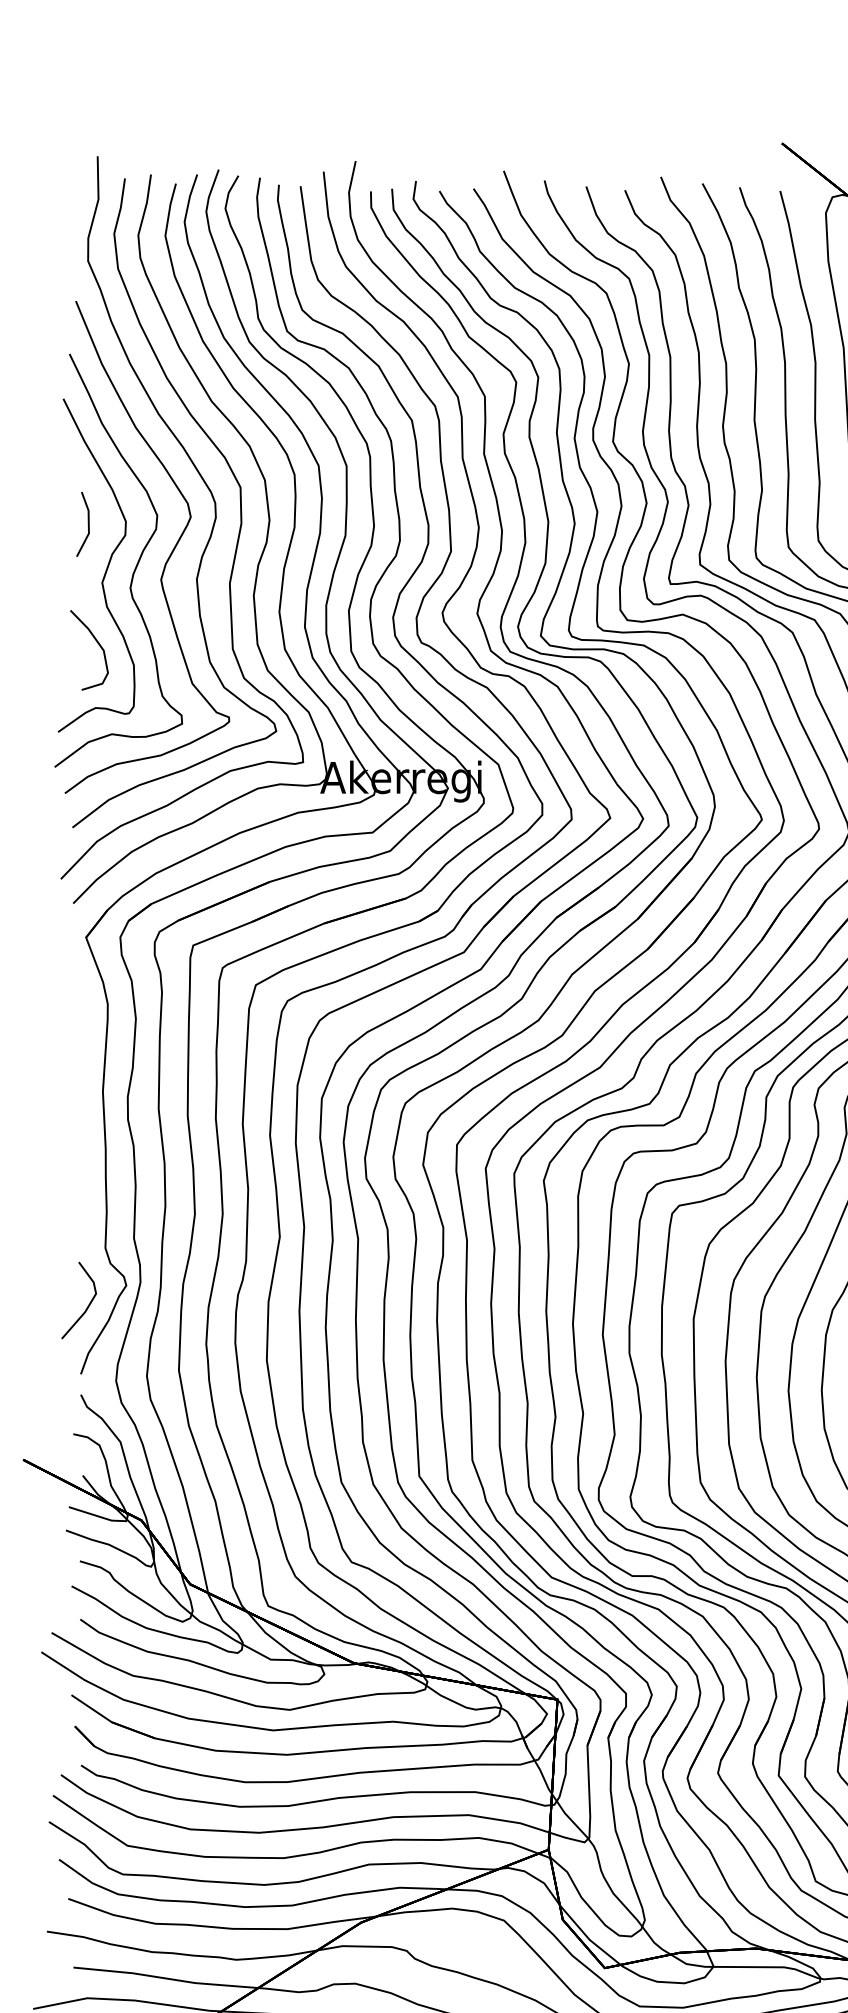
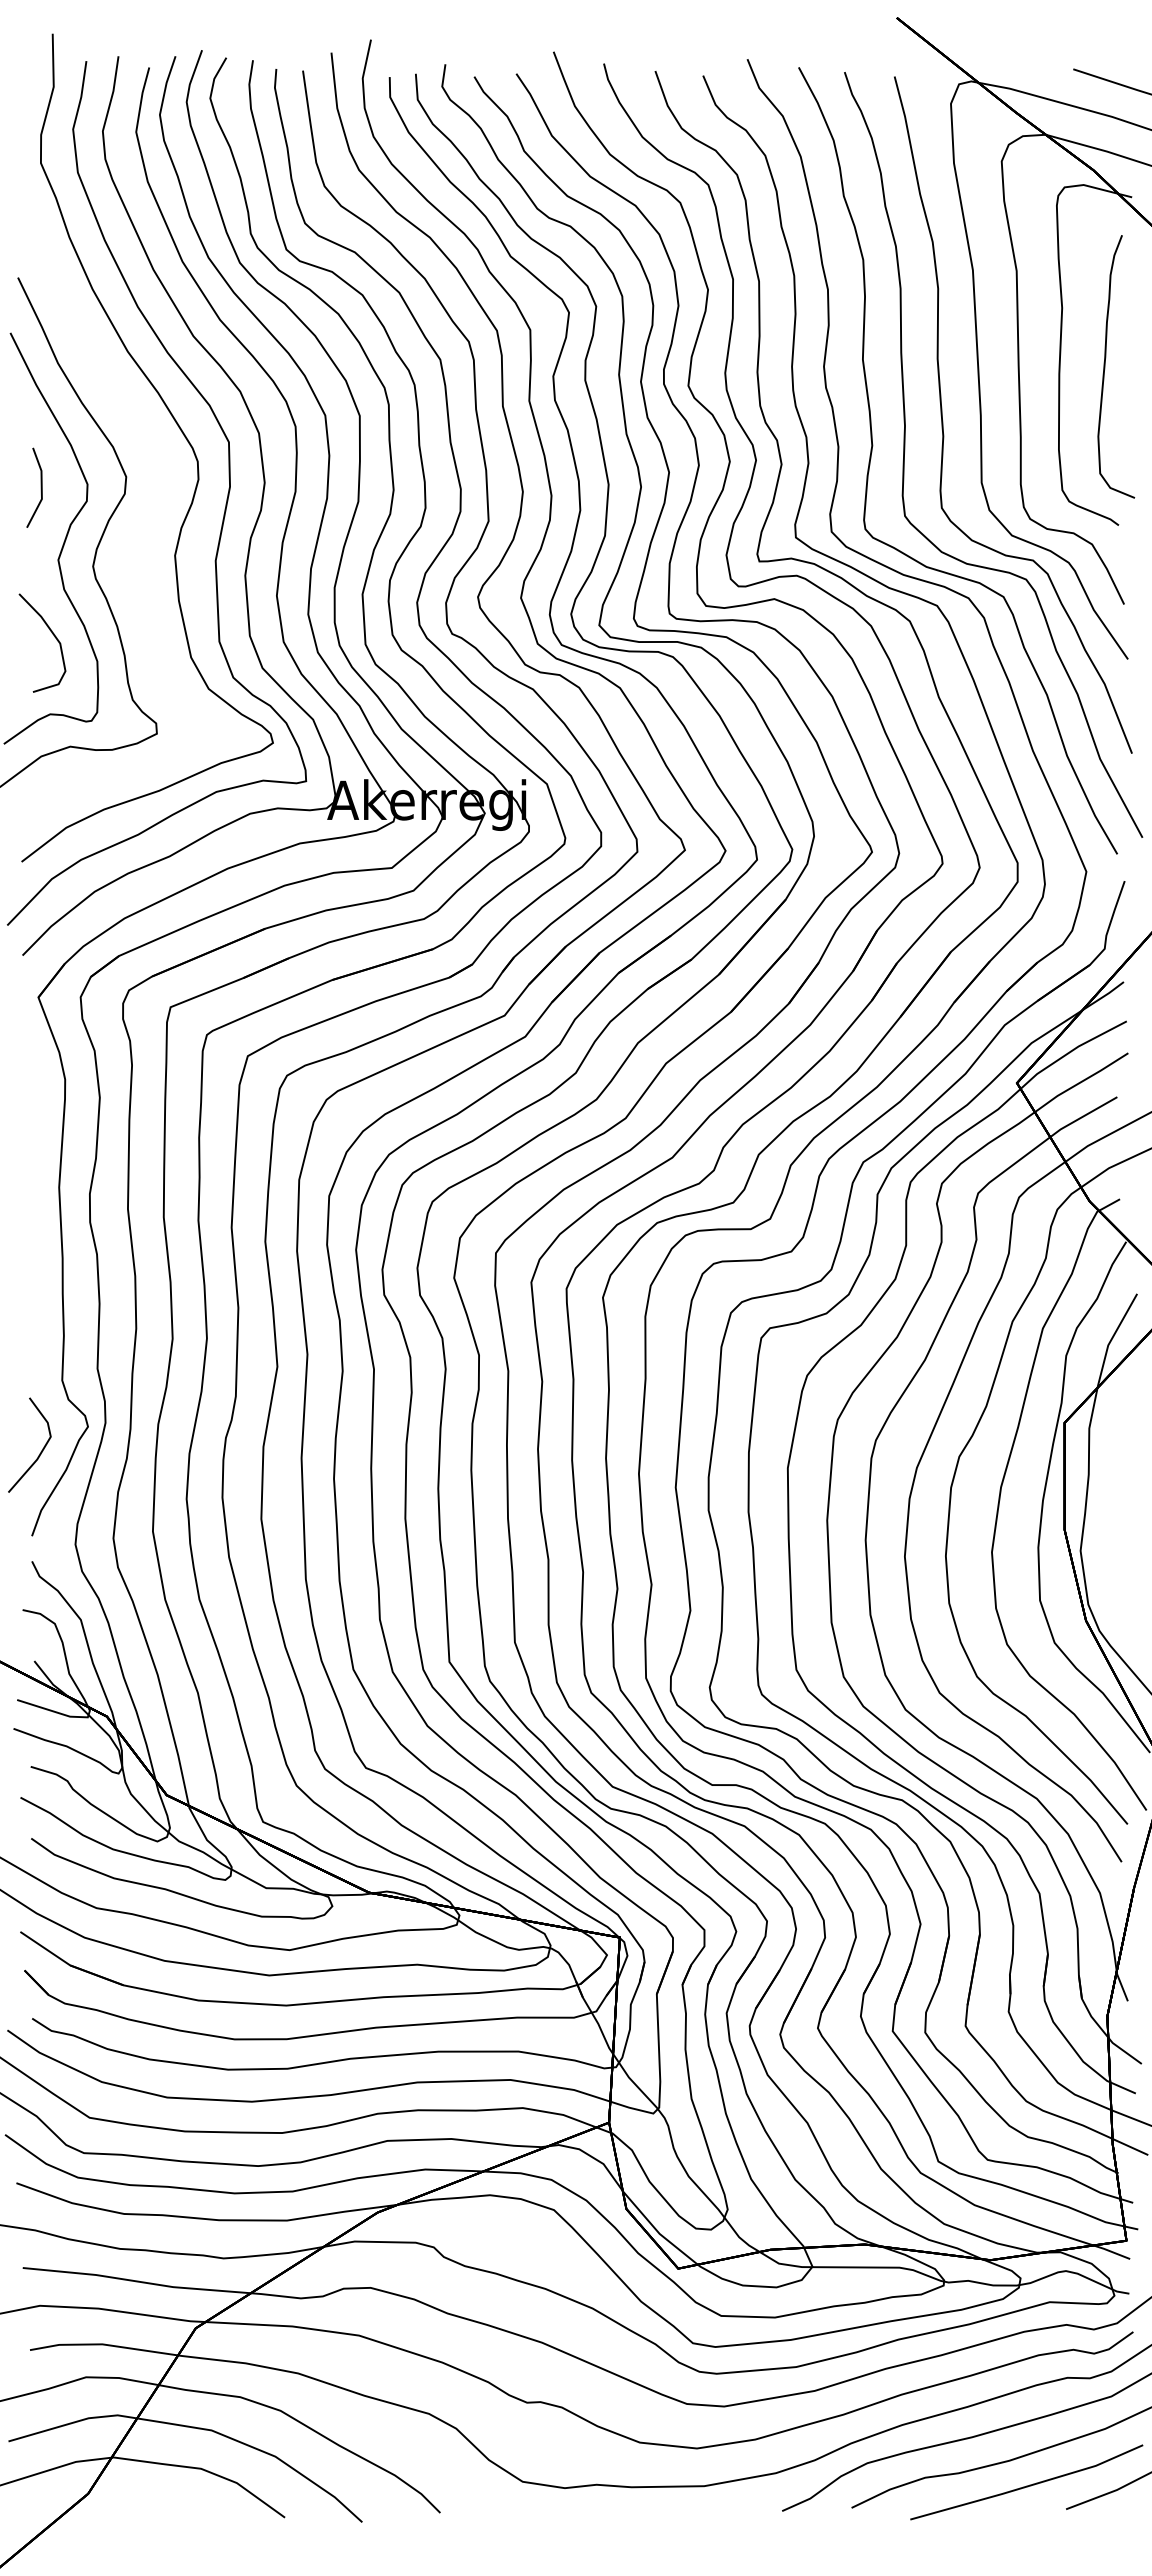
part: (168, 558) -> (139, 529), removed

